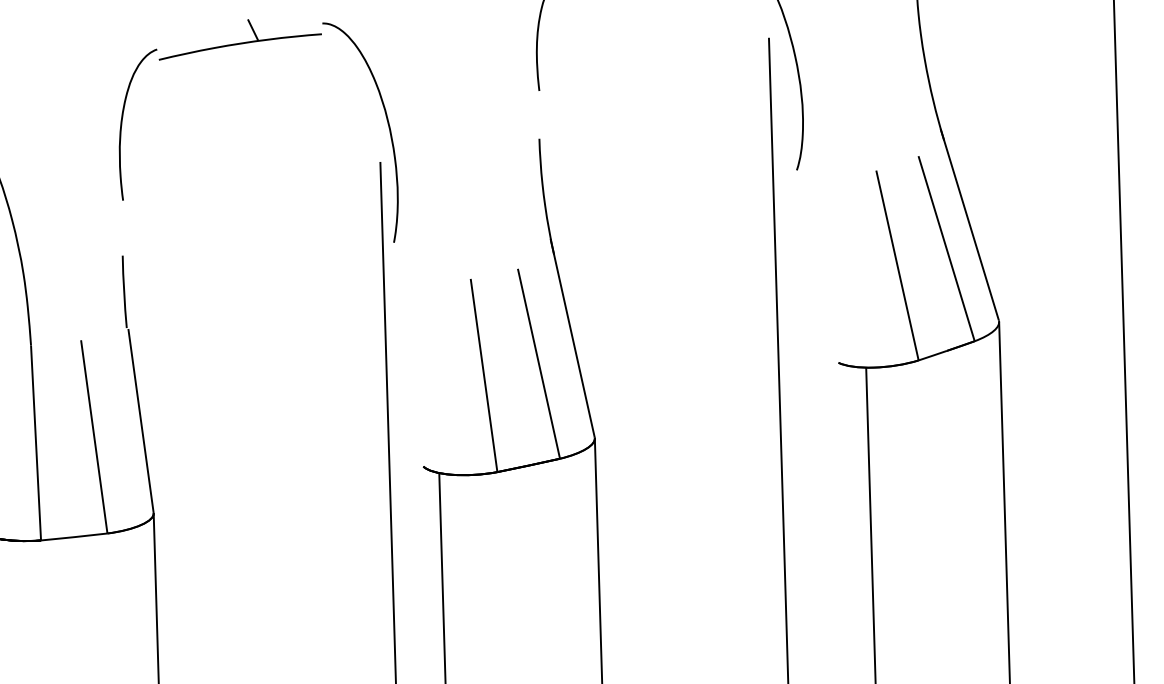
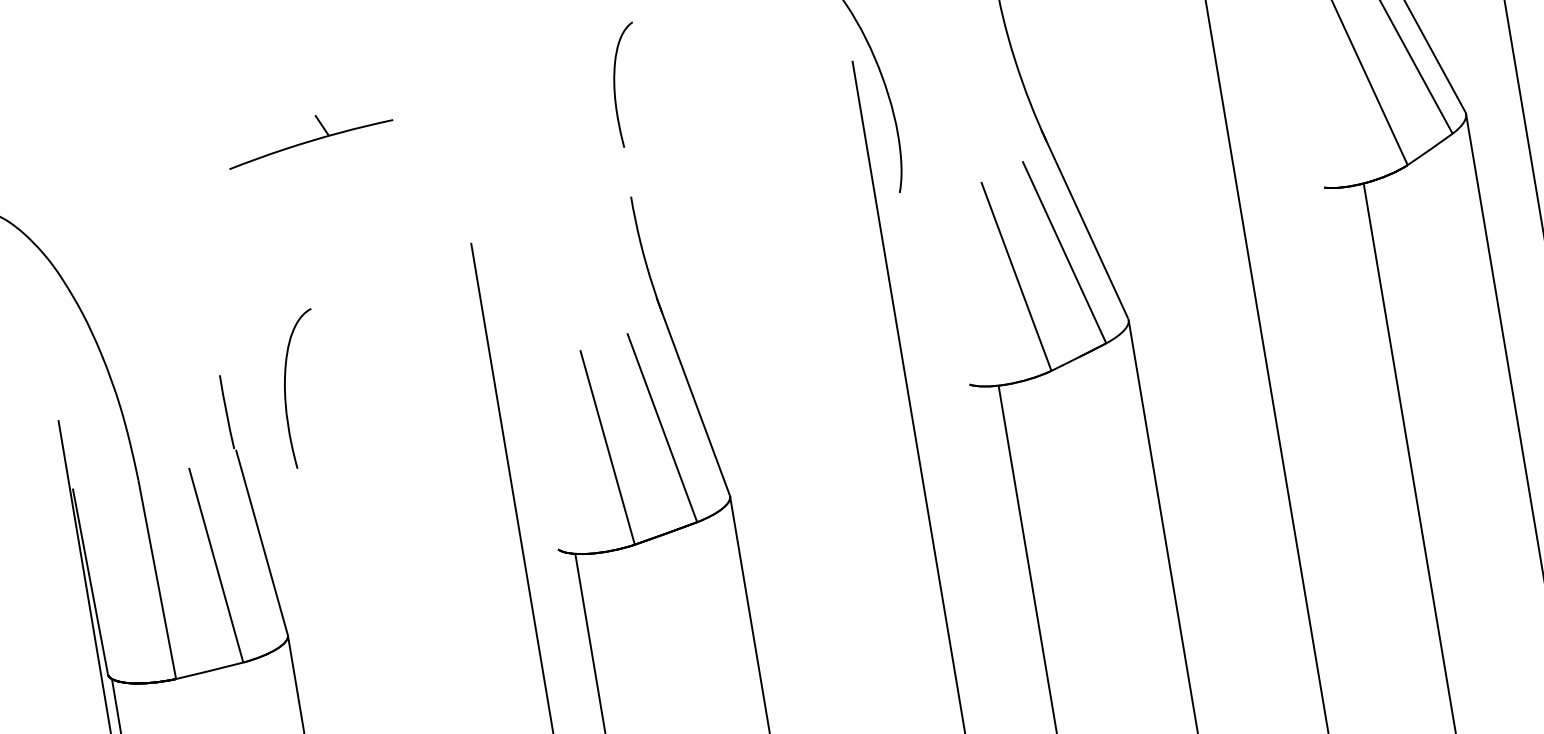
curve: (122, 122) -> (285, 388), moved
curve: (387, 122) -> (472, 201), removed

